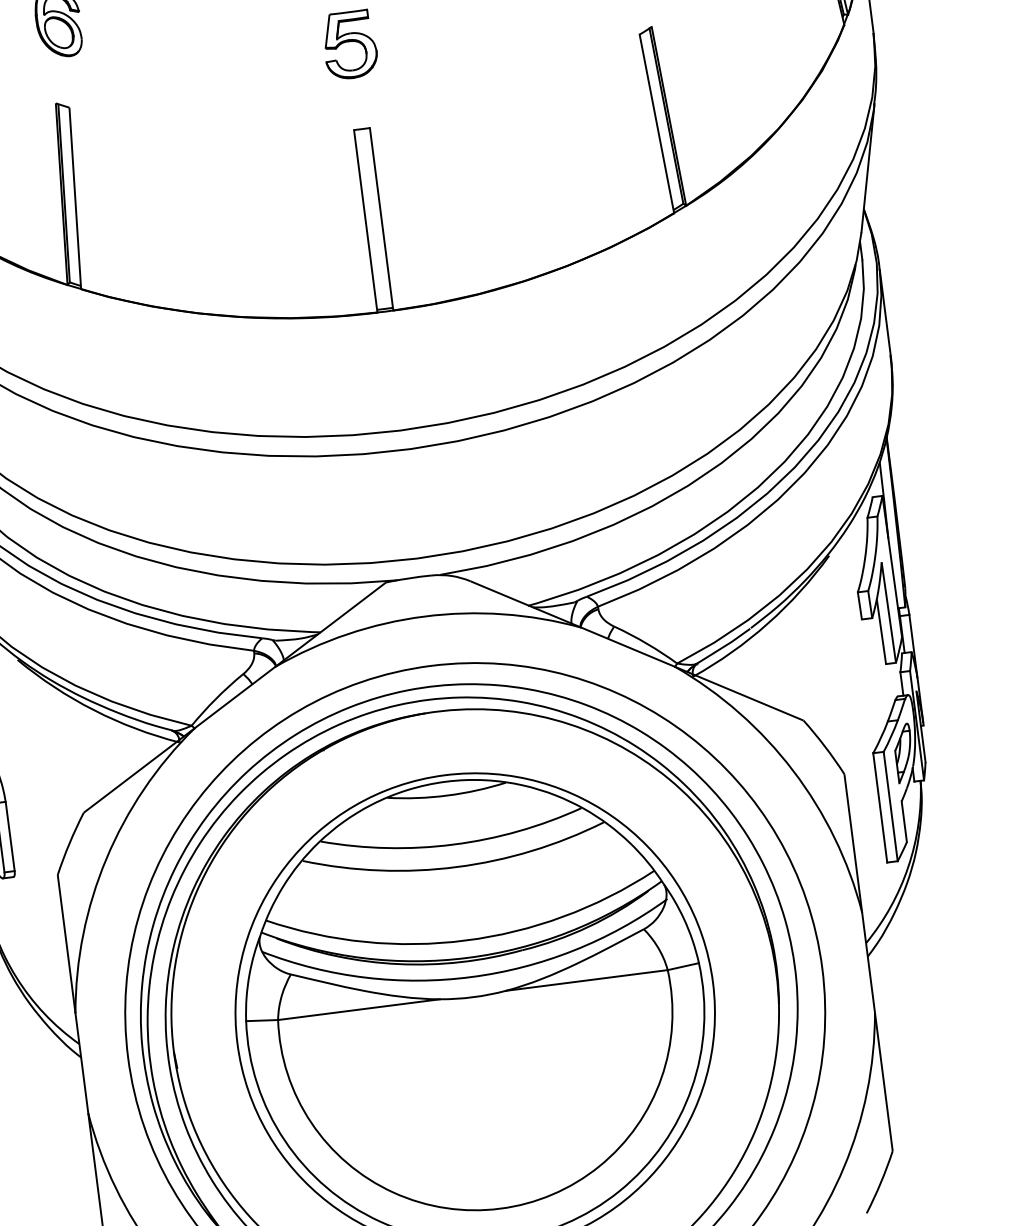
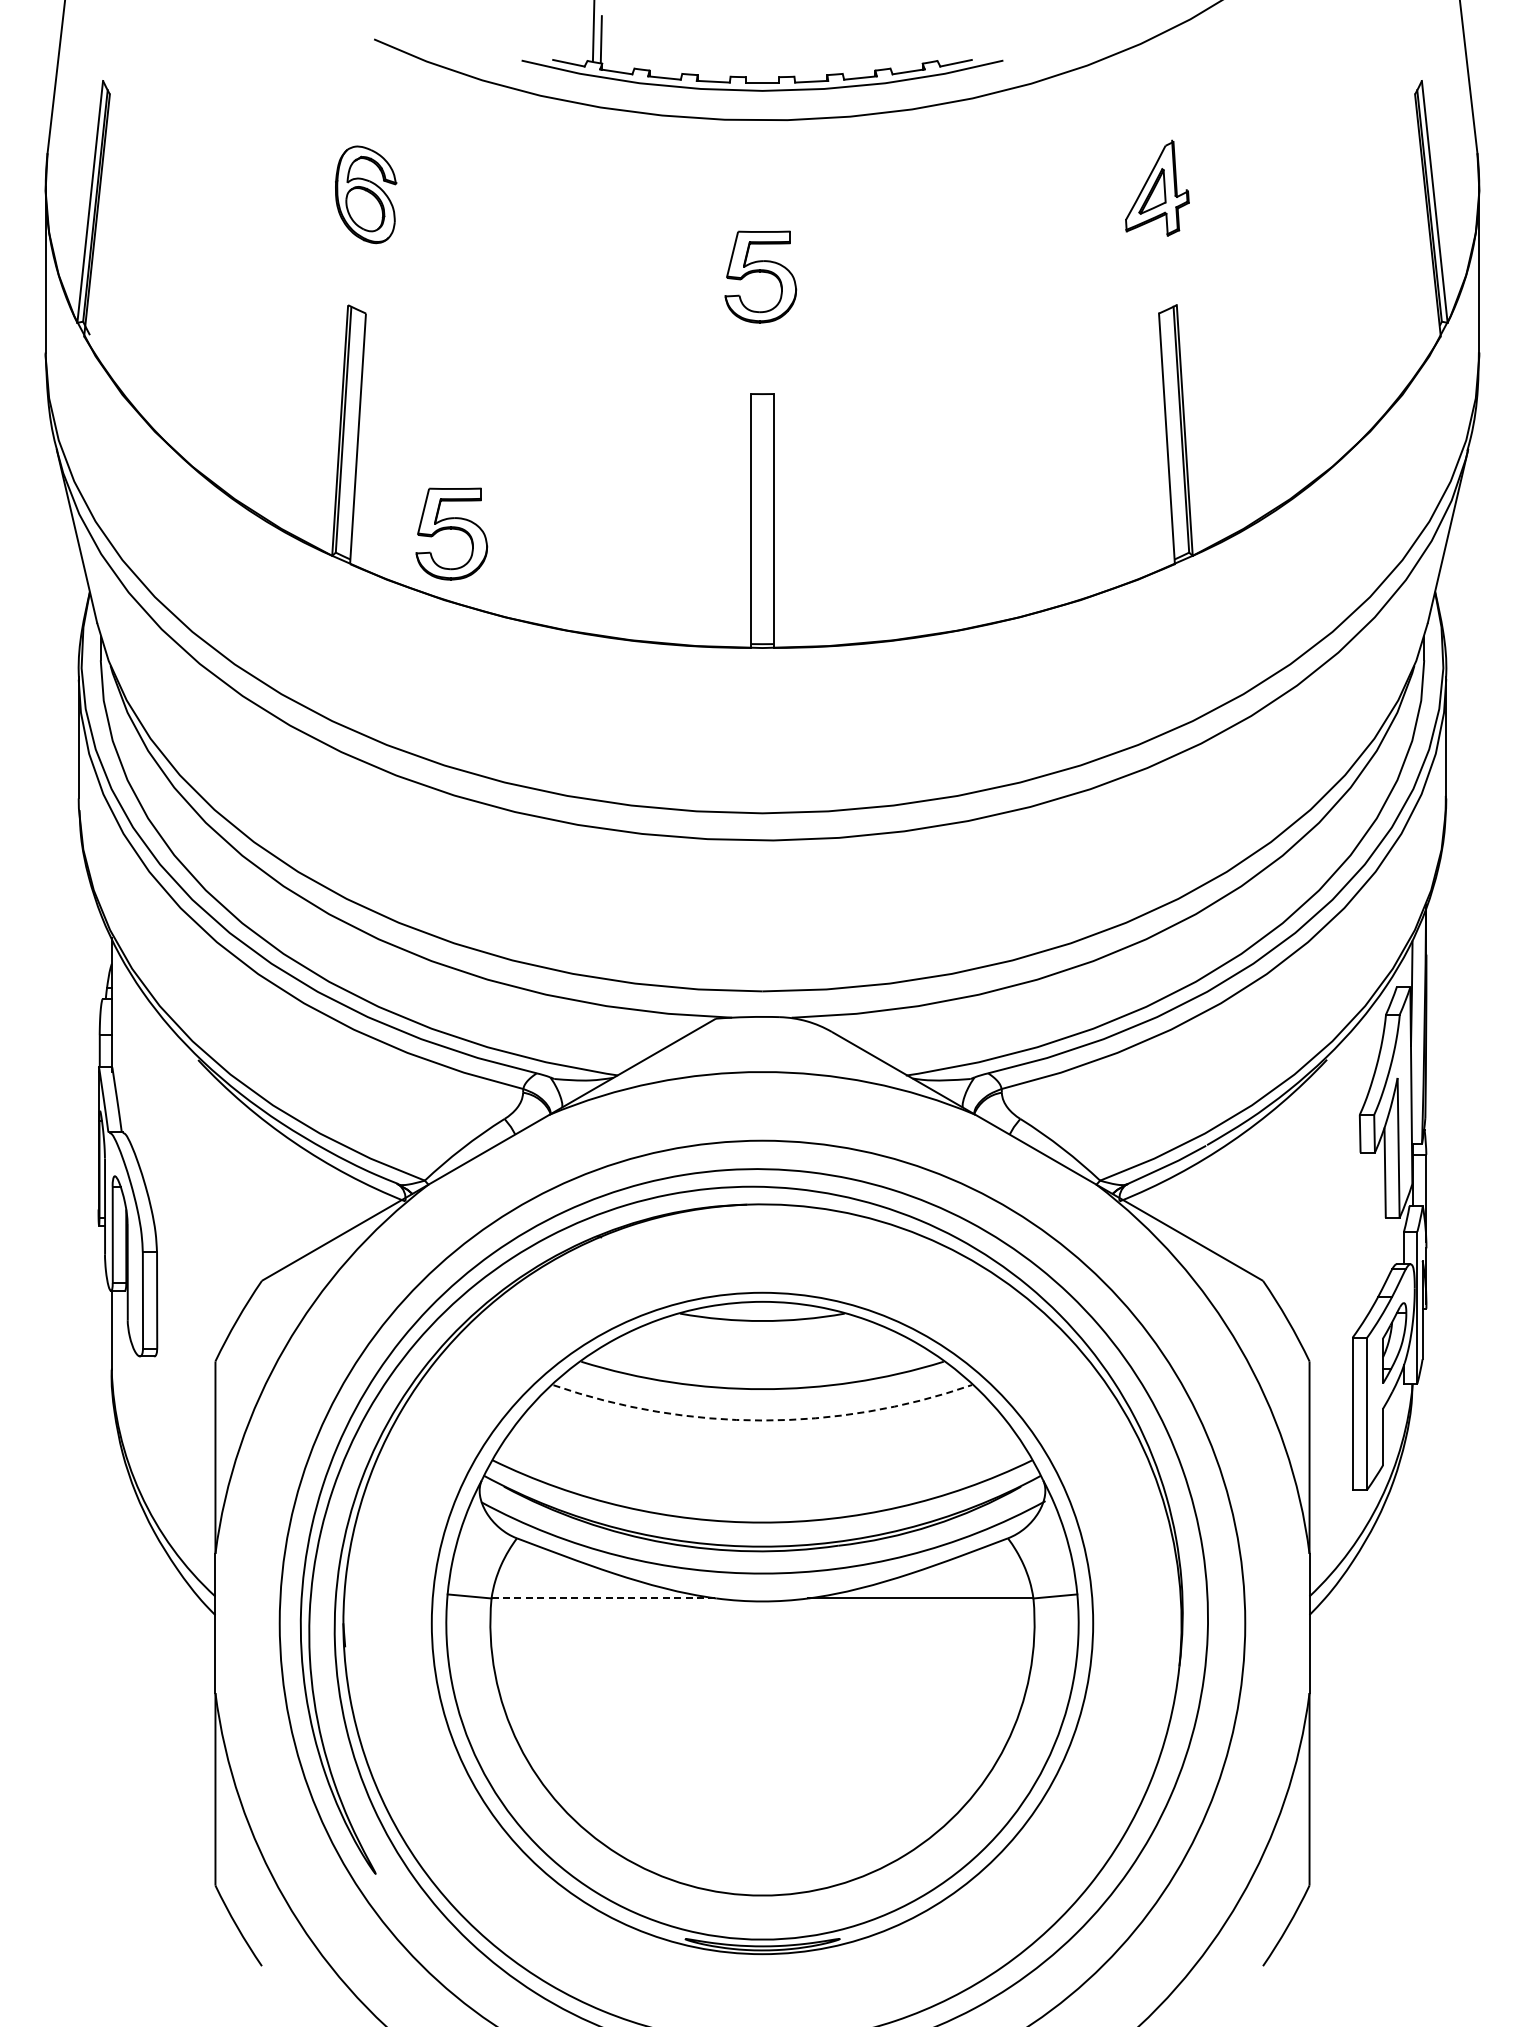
part: (151, 257) -> (451, 533), added
arc: (456, 867) -> (762, 1420), solid -> dashed
line: (359, 1009) -> (604, 1598), solid -> dashed

